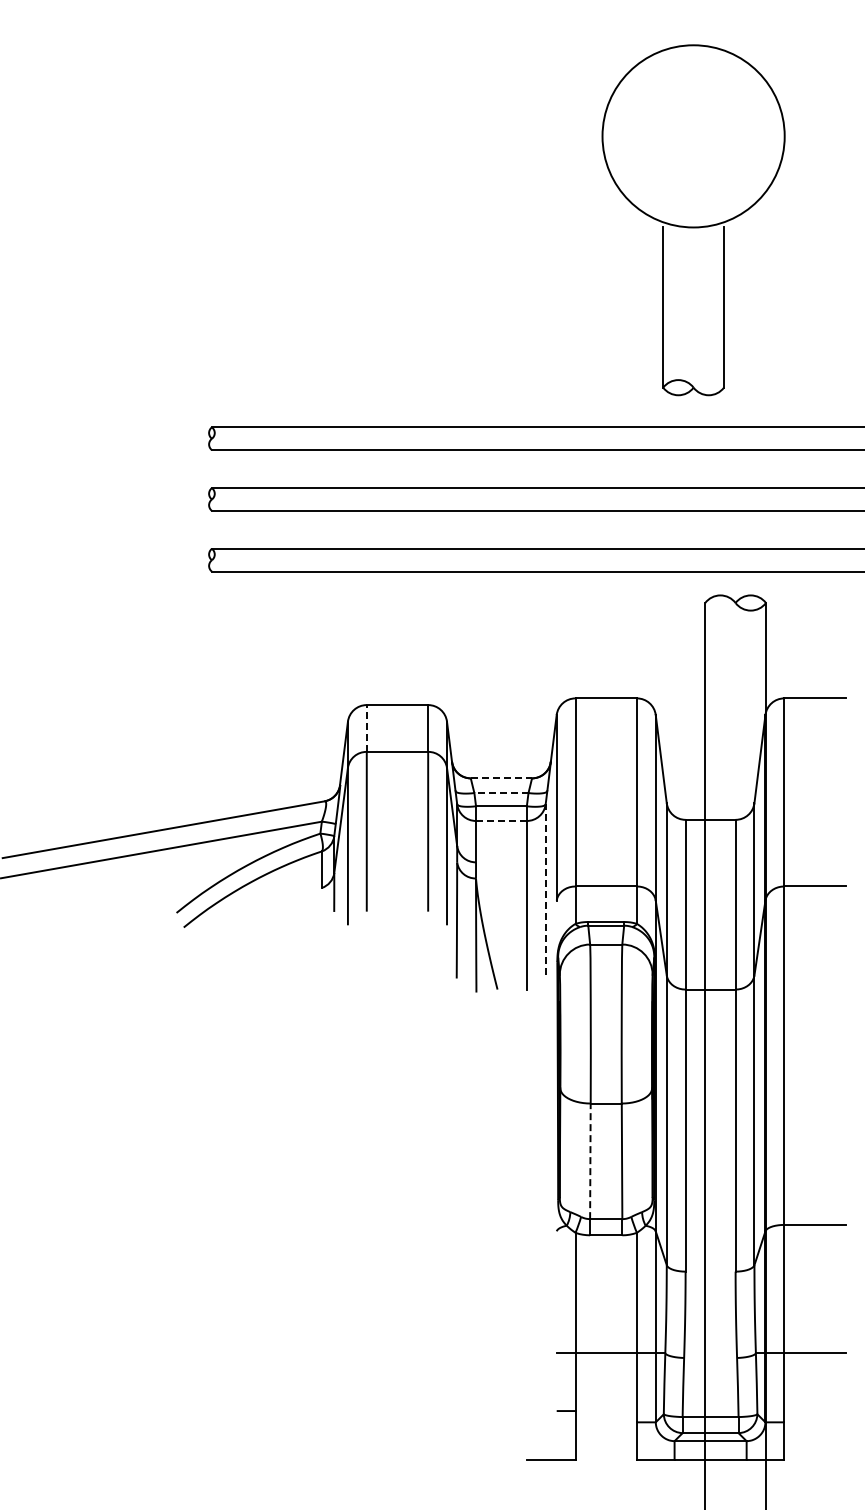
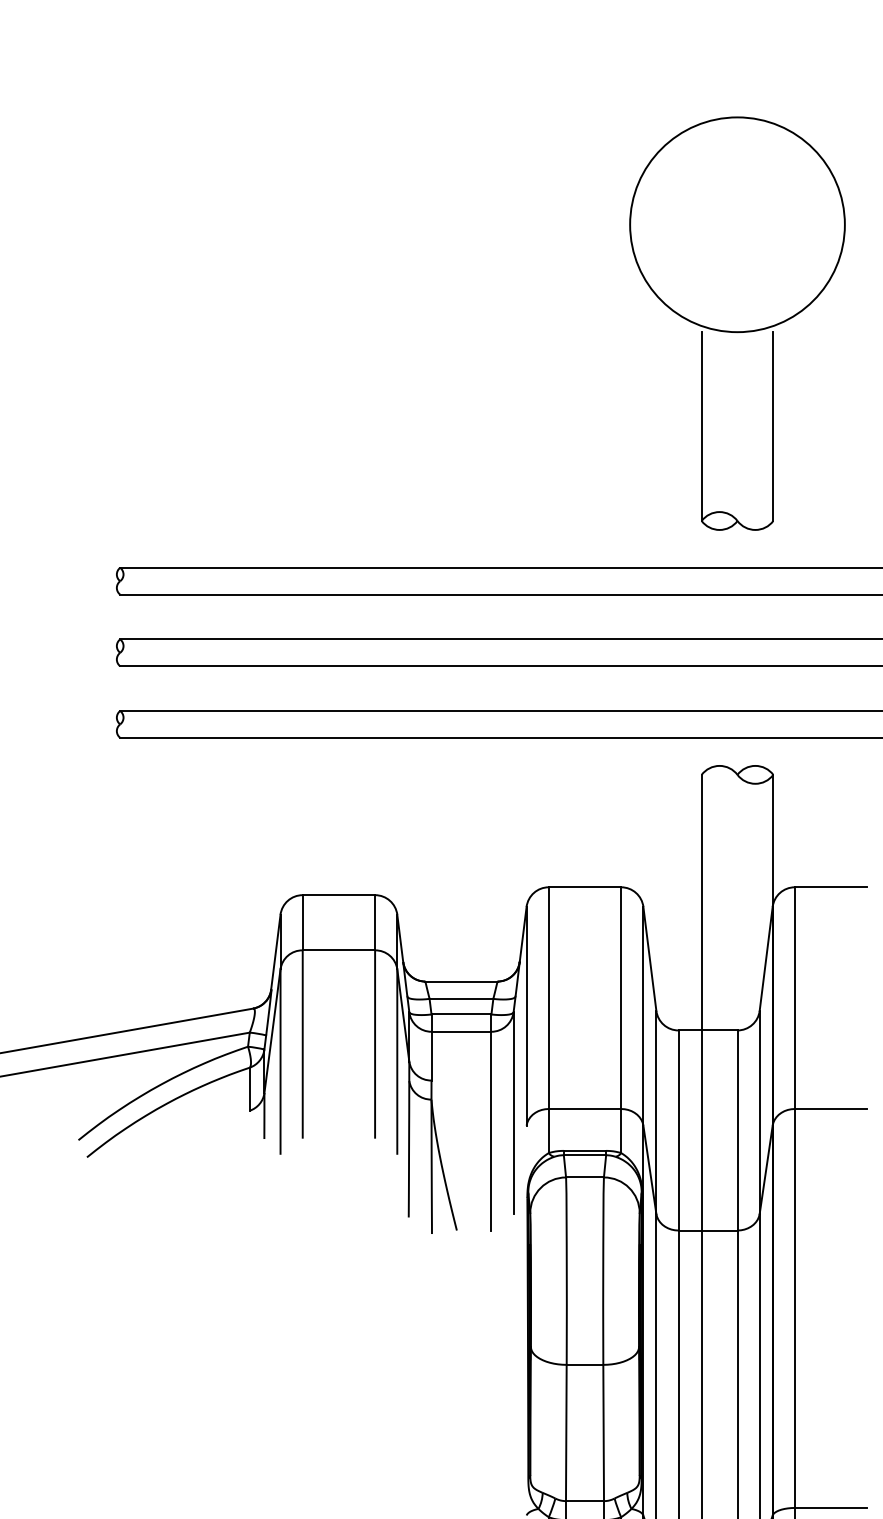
part: (693, 220) -> (737, 323), moved
line: (366, 727) -> (302, 921), dashed -> solid
line: (501, 778) -> (461, 981), dashed -> solid
line: (500, 793) -> (460, 999), dashed -> solid
line: (501, 820) -> (461, 1031), dashed -> solid
line: (545, 889) -> (513, 1112), dashed -> solid
line: (590, 1161) -> (566, 1433), dashed -> solid

